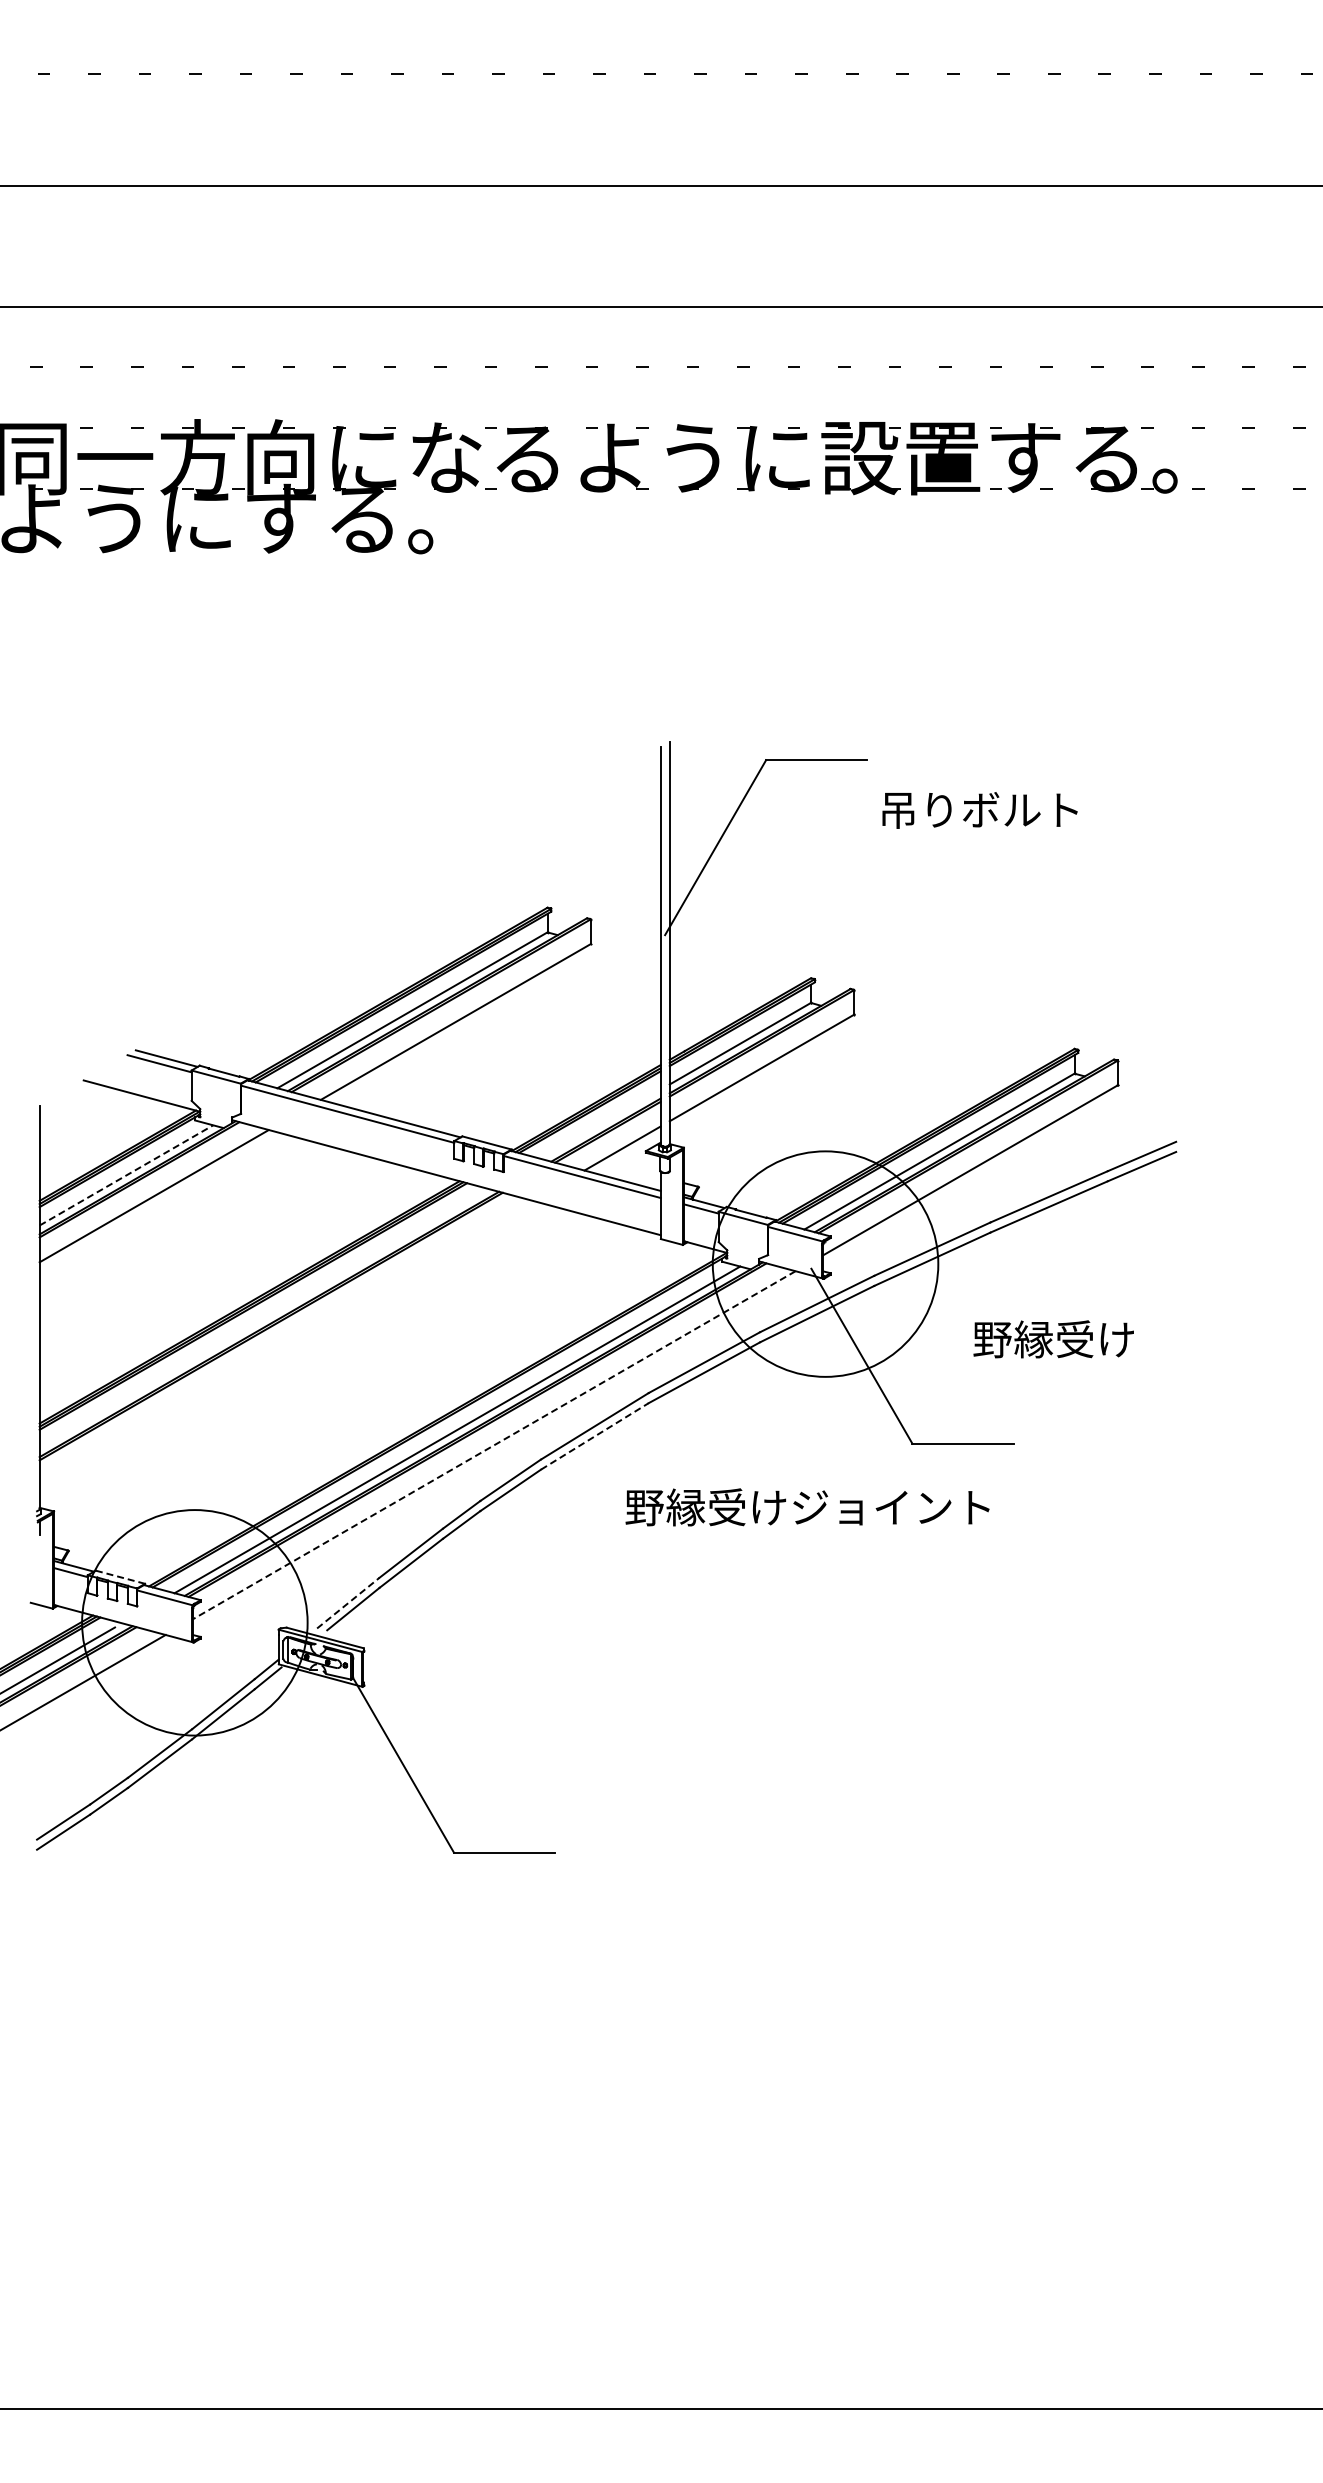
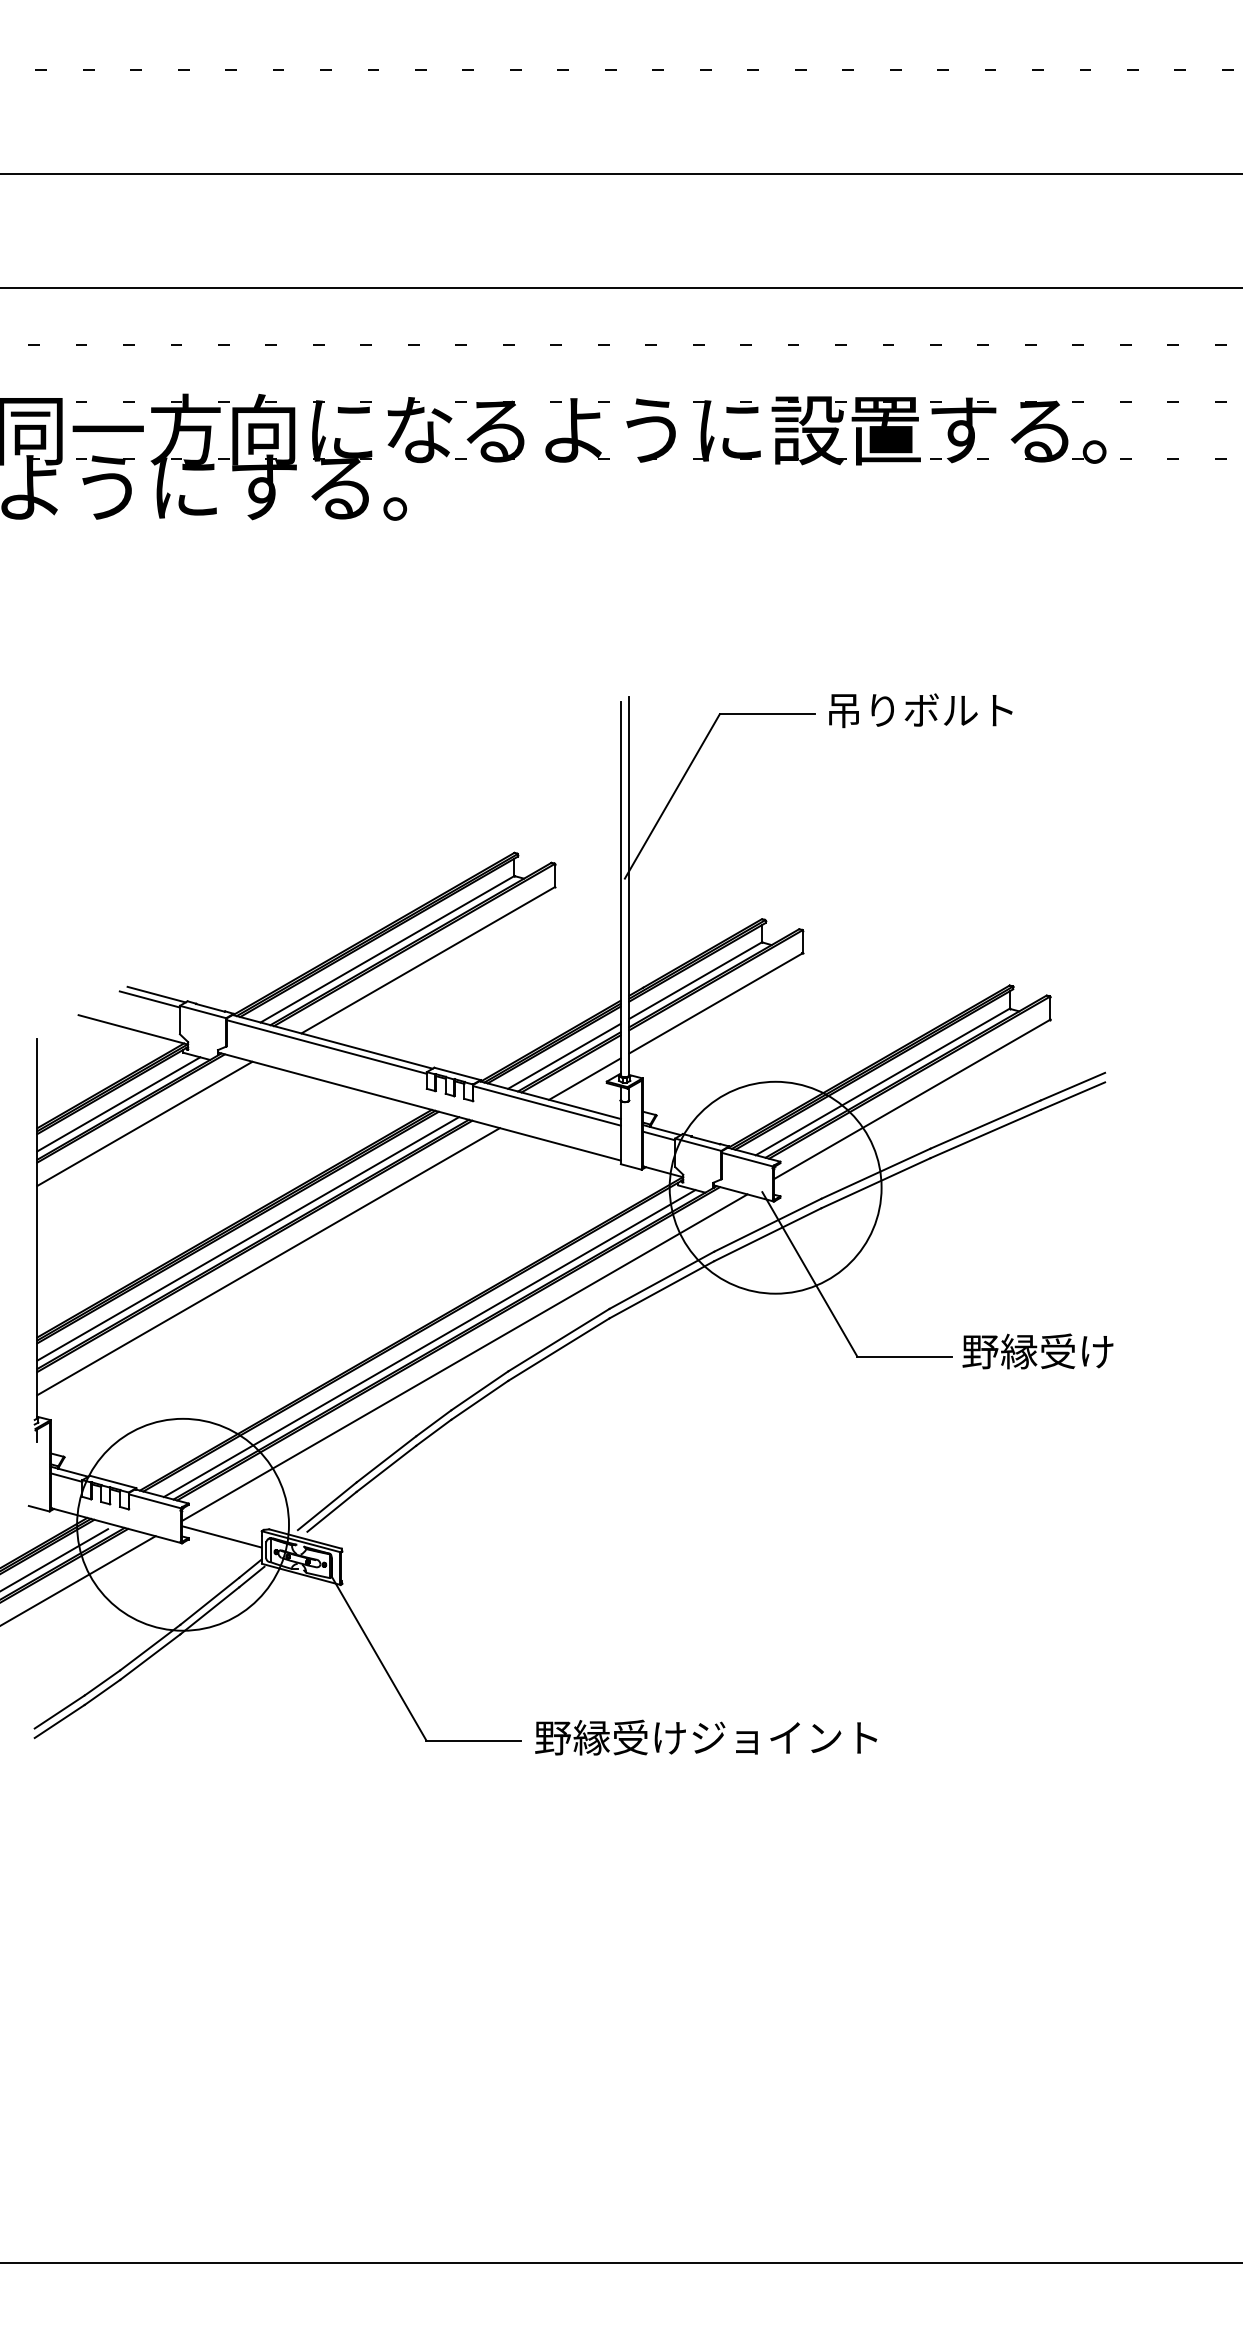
text: (979, 810) -> (920, 710), moved
line: (600, 1123) -> (564, 1055), added
line: (126, 1175) -> (118, 1104), dashed -> solid
line: (263, 1318) -> (247, 1238), added
text: (1053, 1339) -> (1037, 1351), moved
line: (285, 1342) -> (268, 1261), added
line: (595, 1436) -> (559, 1349), dashed -> solid
line: (494, 1445) -> (464, 1358), dashed -> solid
text: (807, 1507) -> (706, 1737), moved
line: (120, 1577) -> (113, 1482), dashed -> solid
line: (348, 1602) -> (327, 1505), dashed -> solid
line: (235, 1635) -> (221, 1536), added

